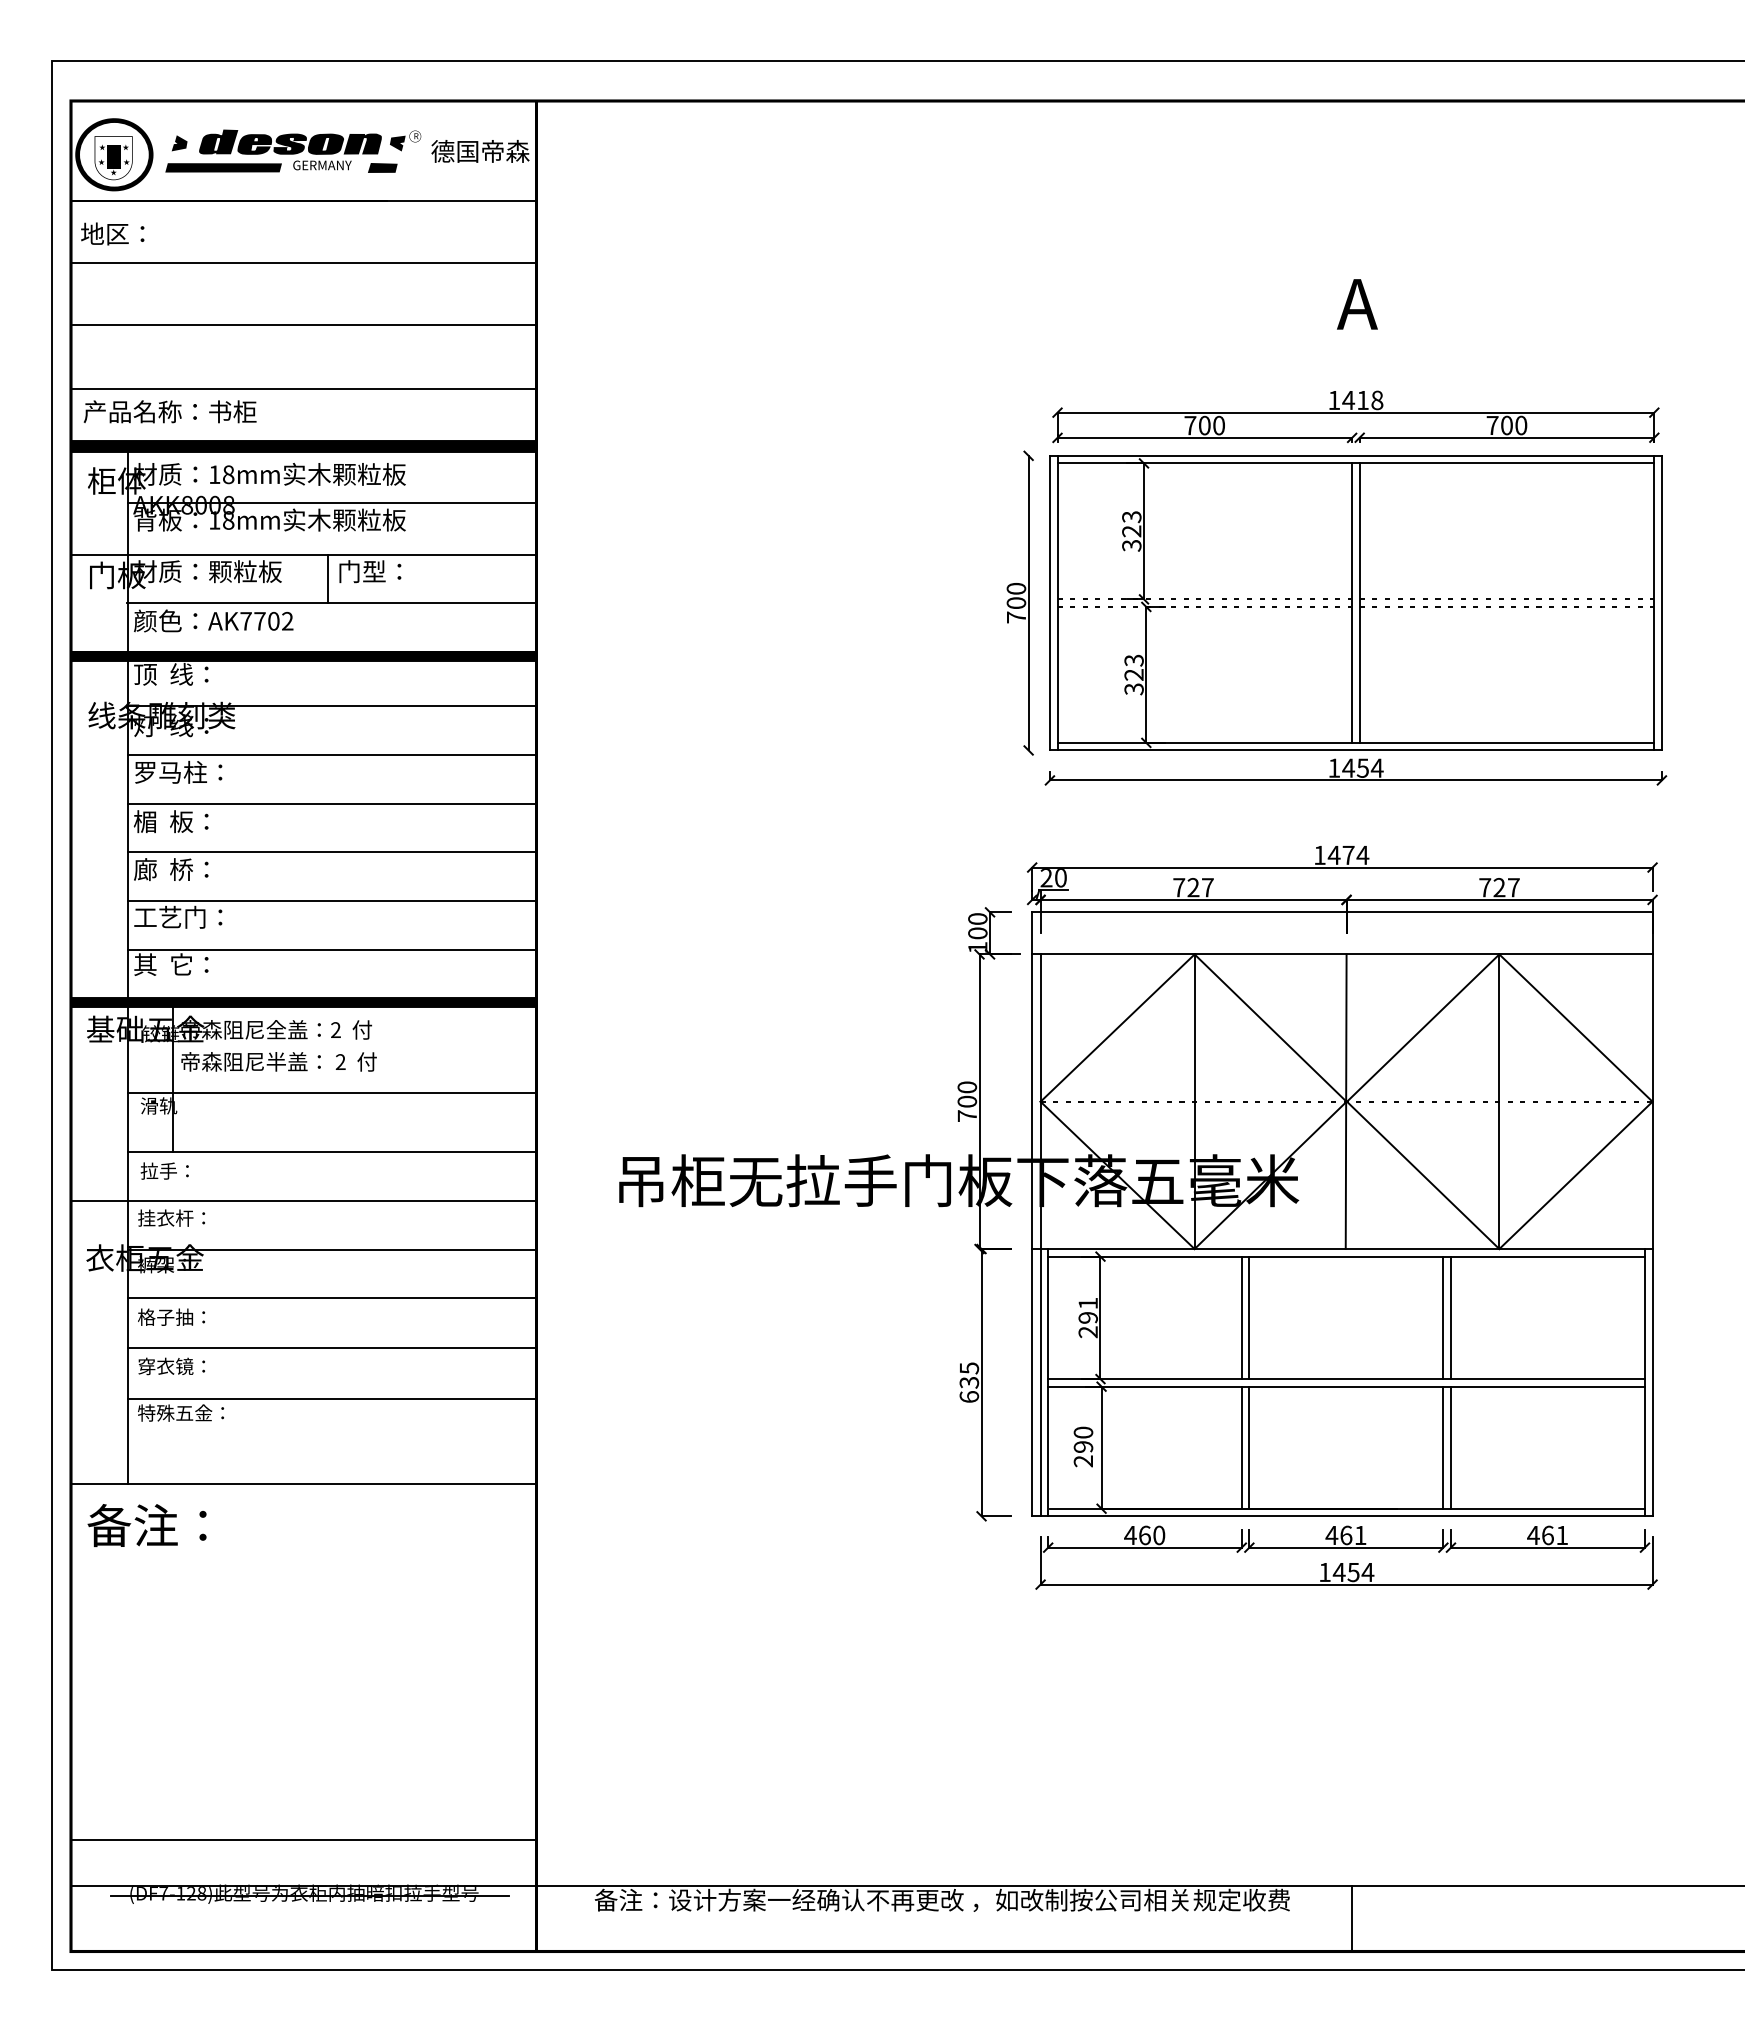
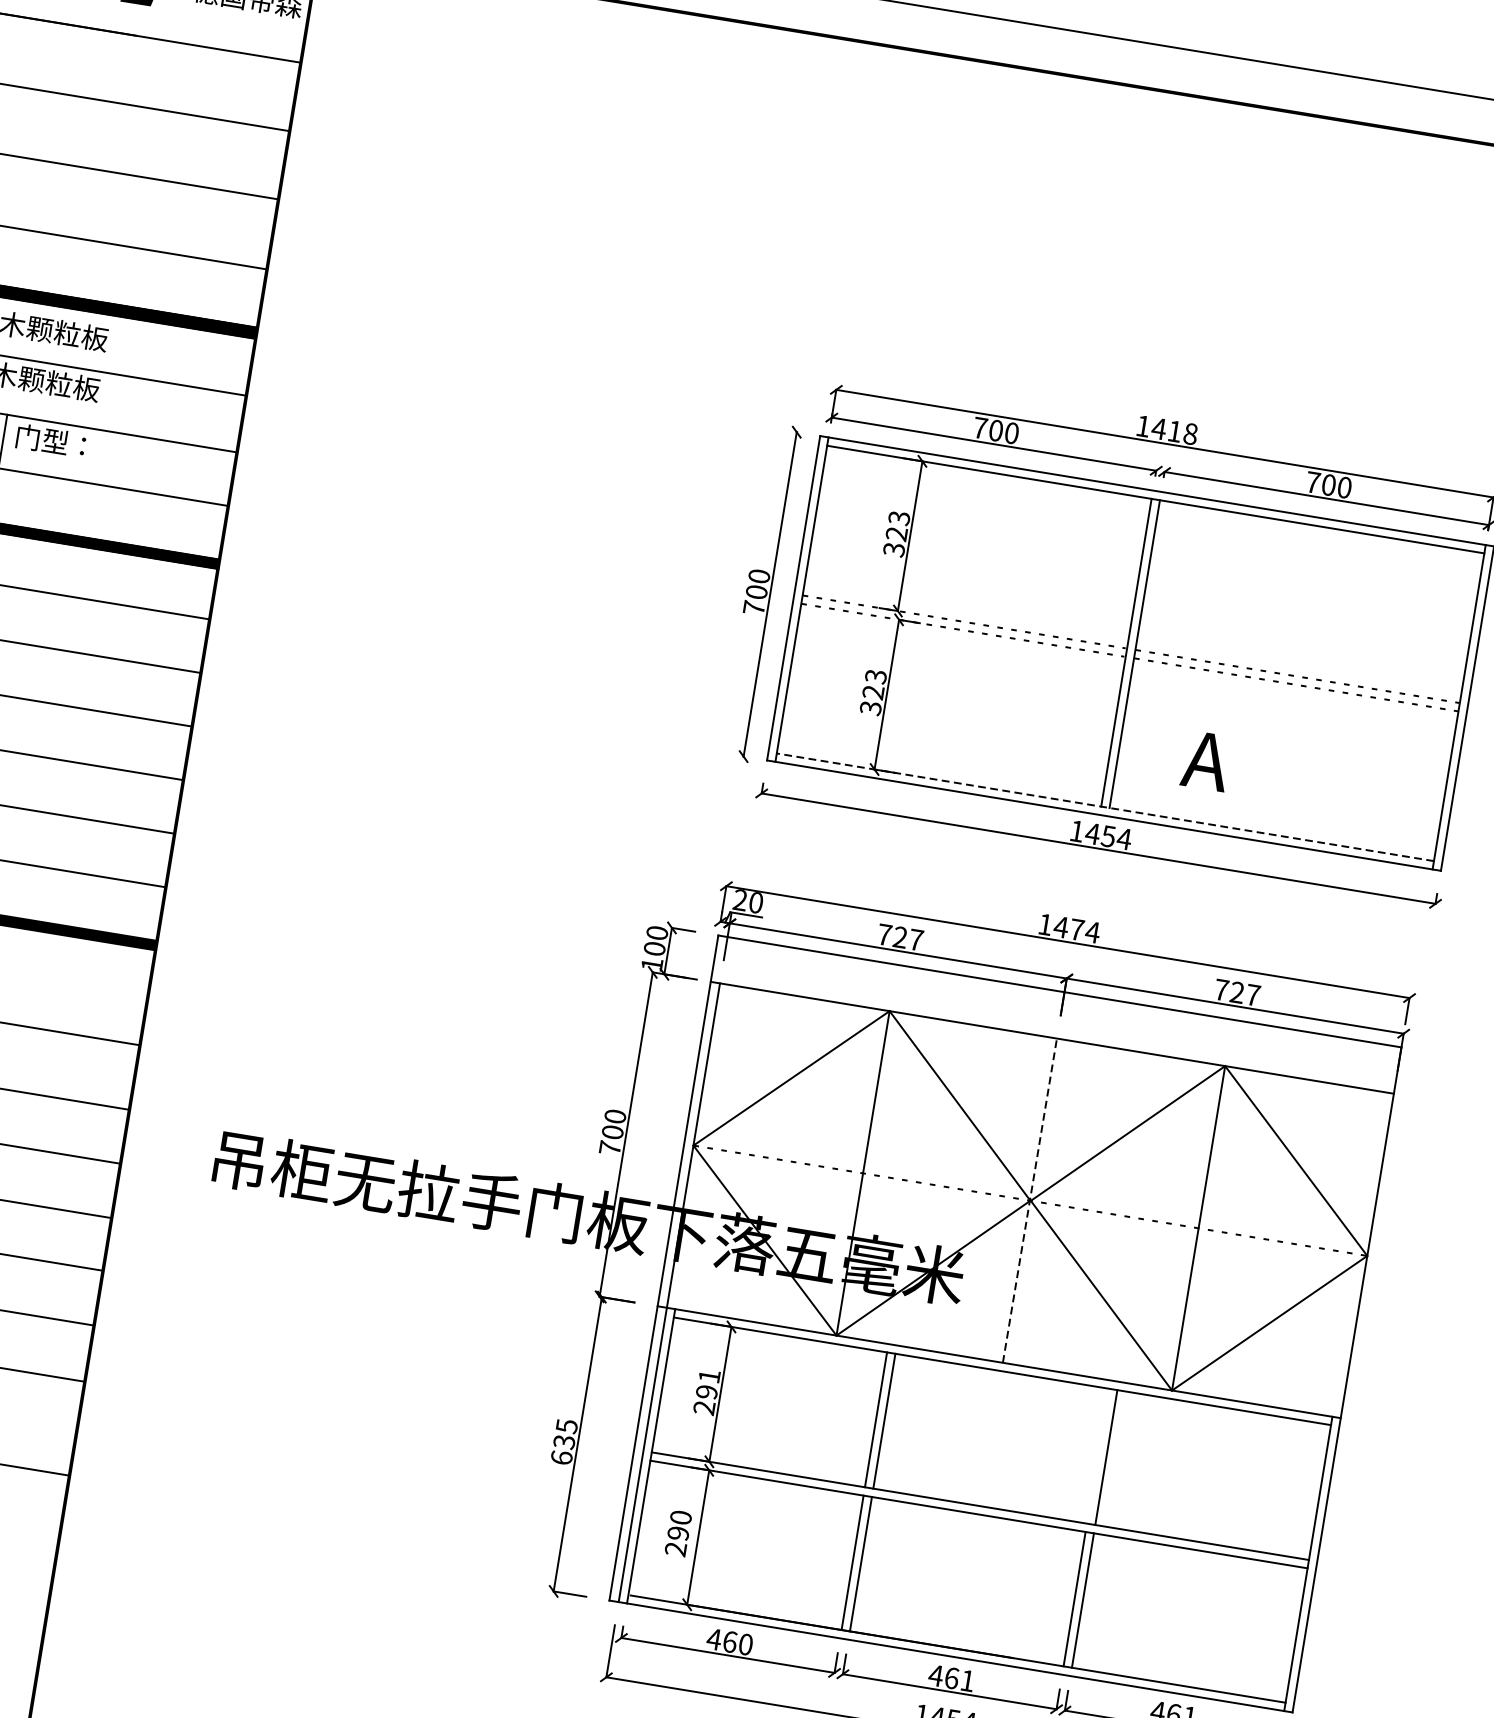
text: (1357, 304) -> (1206, 761), moved
line: (1355, 742) -> (1104, 806), solid -> dashed
line: (1346, 1101) -> (1030, 1200), solid -> dashed
line: (1443, 1317) -> (1098, 1455), removed

